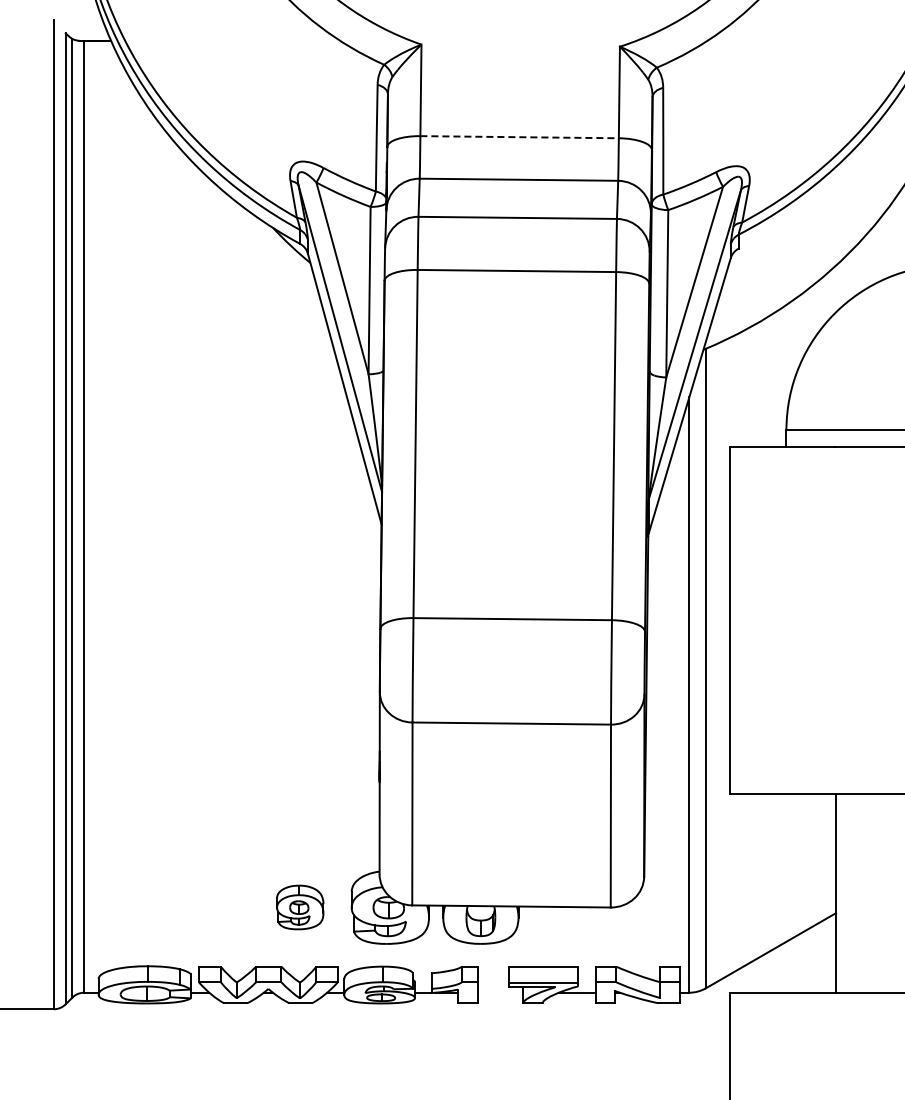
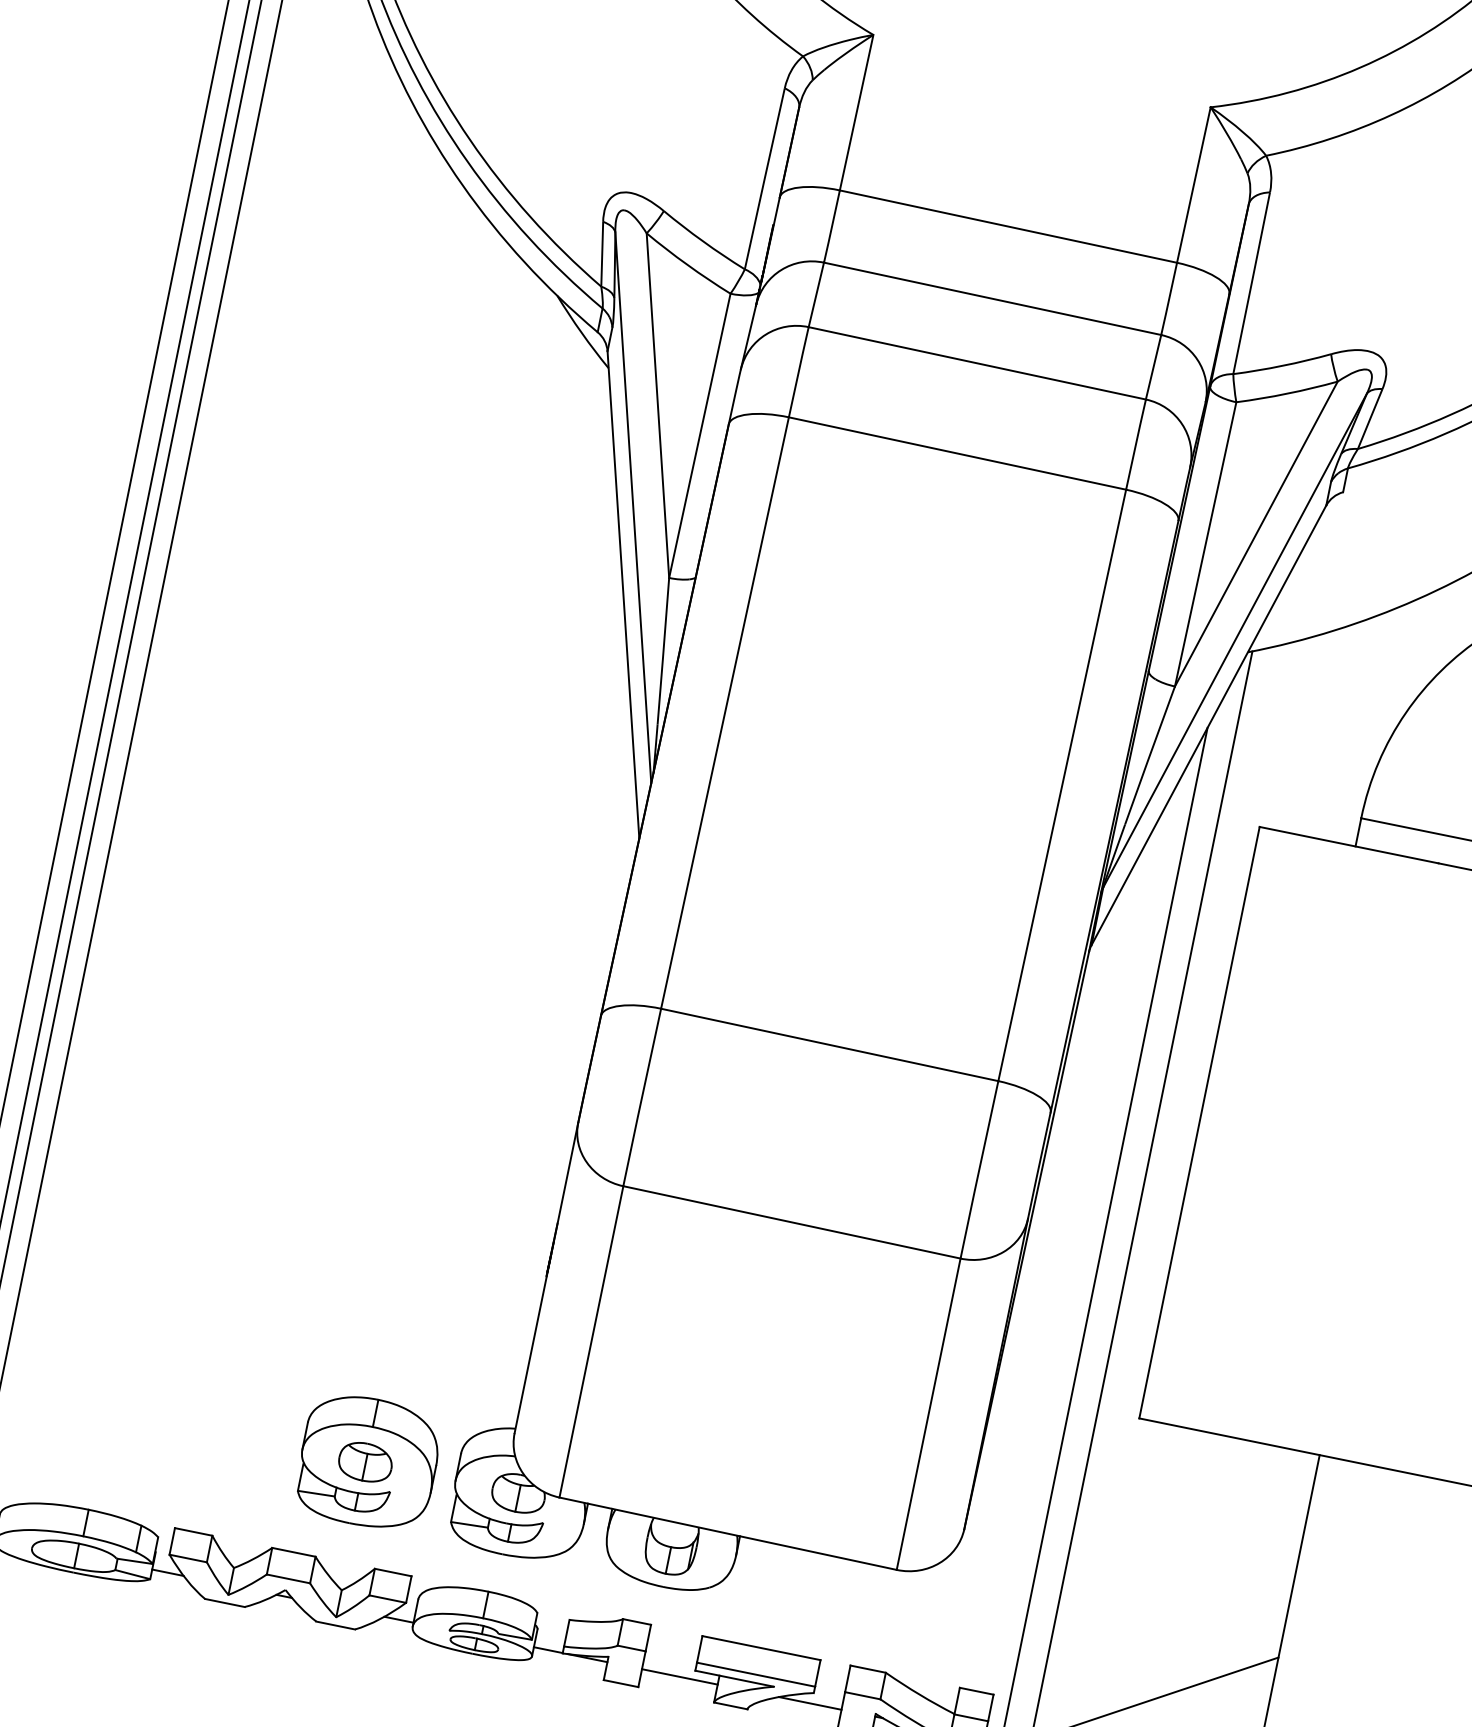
line: (520, 137) -> (1009, 227), dashed -> solid
part: (299, 907) -> (366, 1462), size x1.67
line: (500, 992) -> (679, 1676), added

